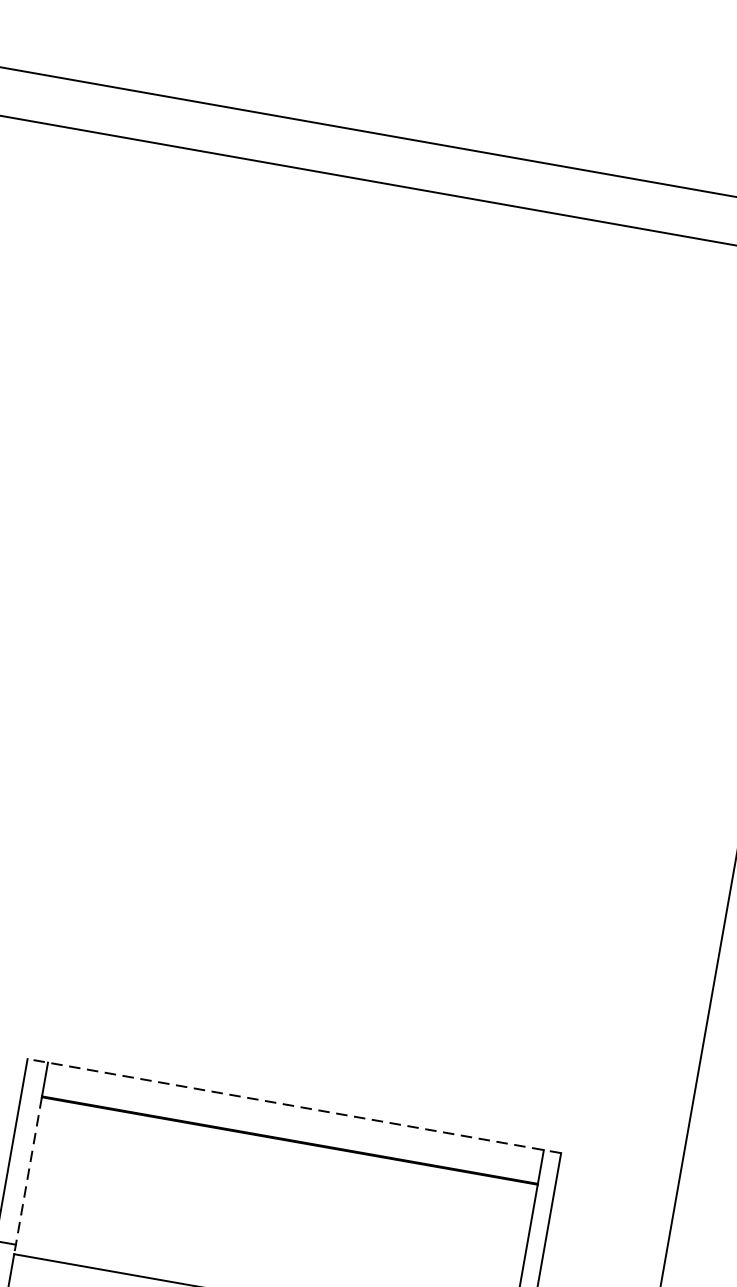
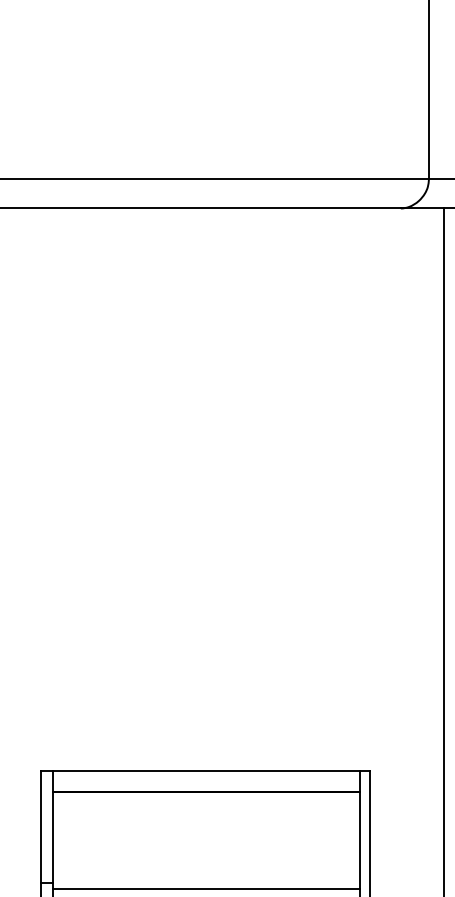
line: (294, 1105) -> (205, 770), dashed -> solid
line: (28, 1177) -> (53, 841), dashed -> solid

